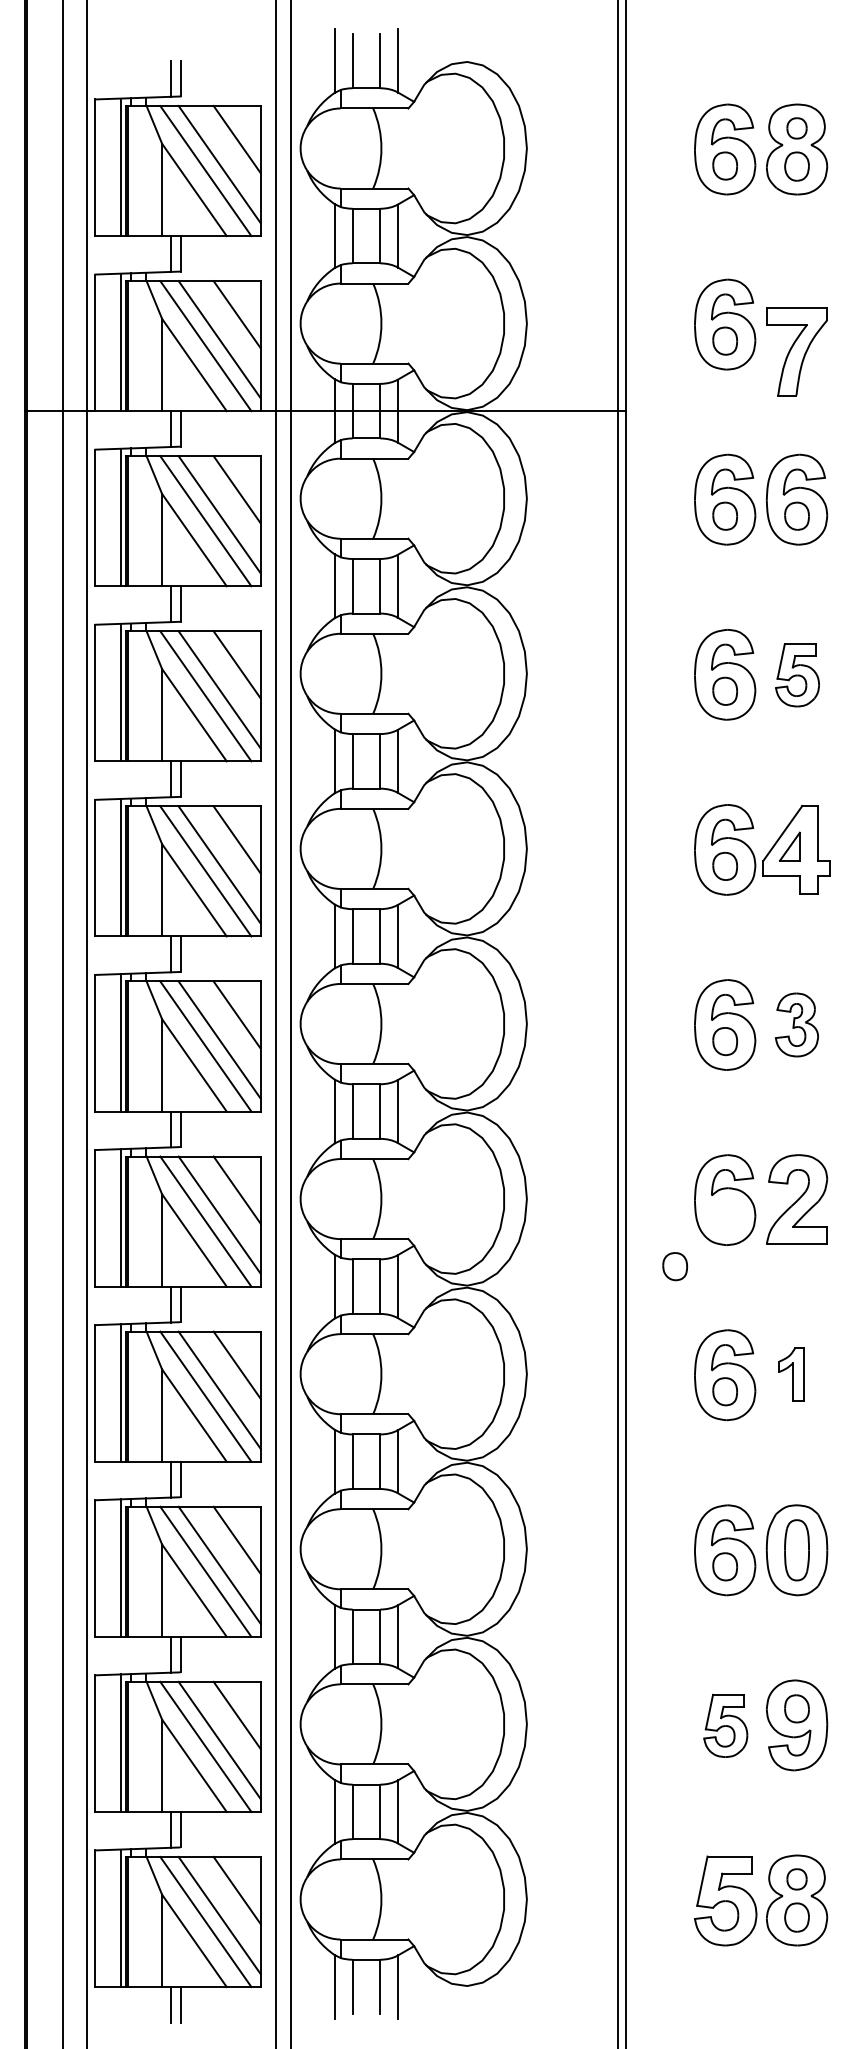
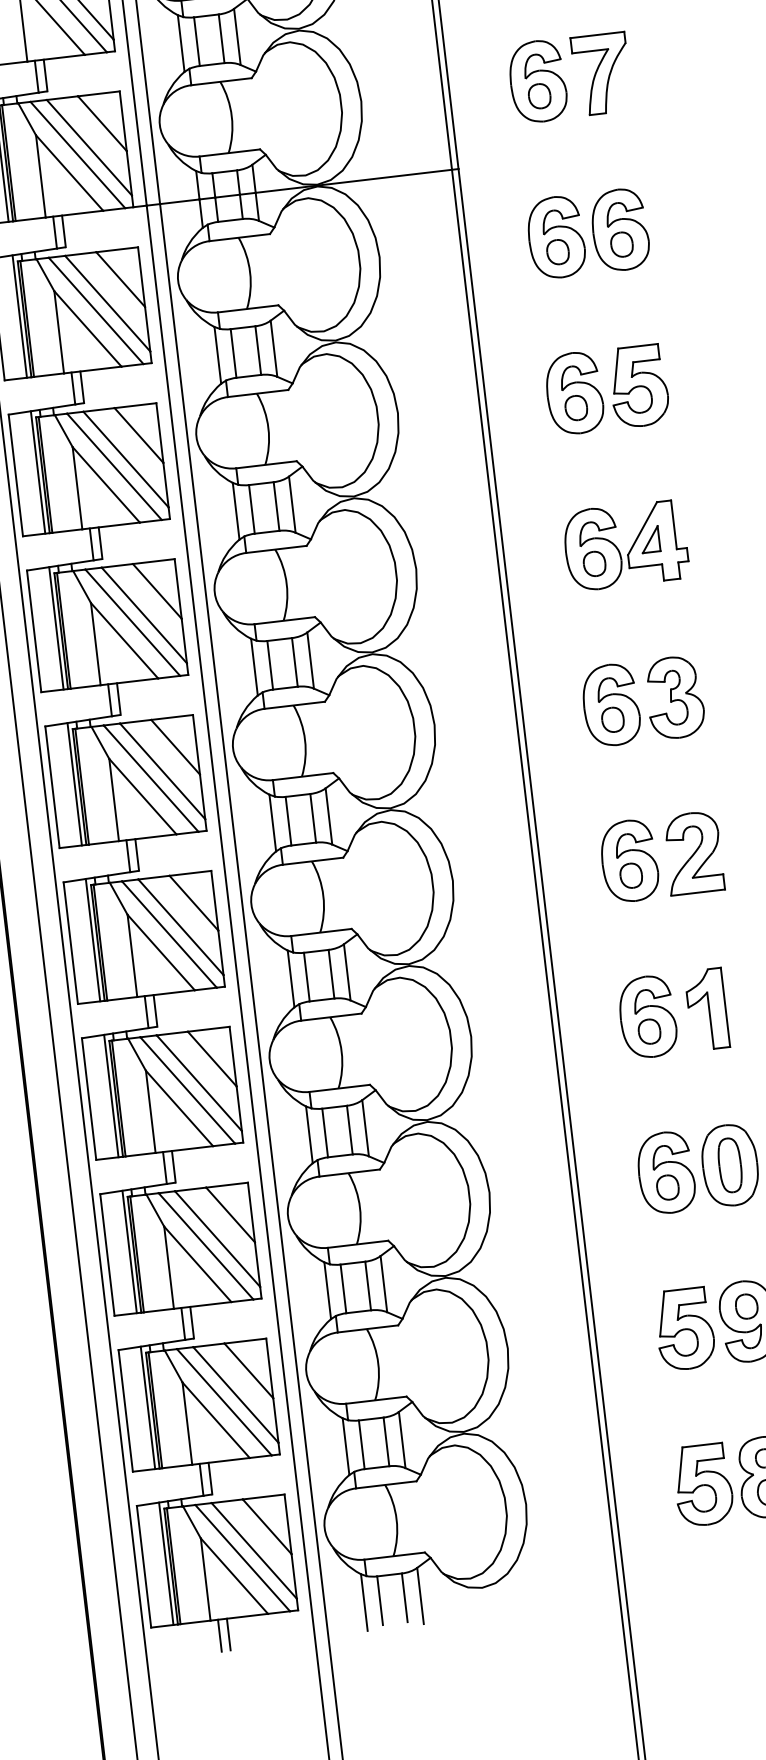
part: (796, 351) -> (601, 74), moved
part: (797, 675) -> (639, 386), size x1.43
part: (796, 1024) -> (674, 697), size x1.43
part: (674, 1266) -> (630, 875), moved
part: (791, 1374) -> (706, 1009), size x1.67
part: (725, 1725) -> (684, 1328), size x1.43

